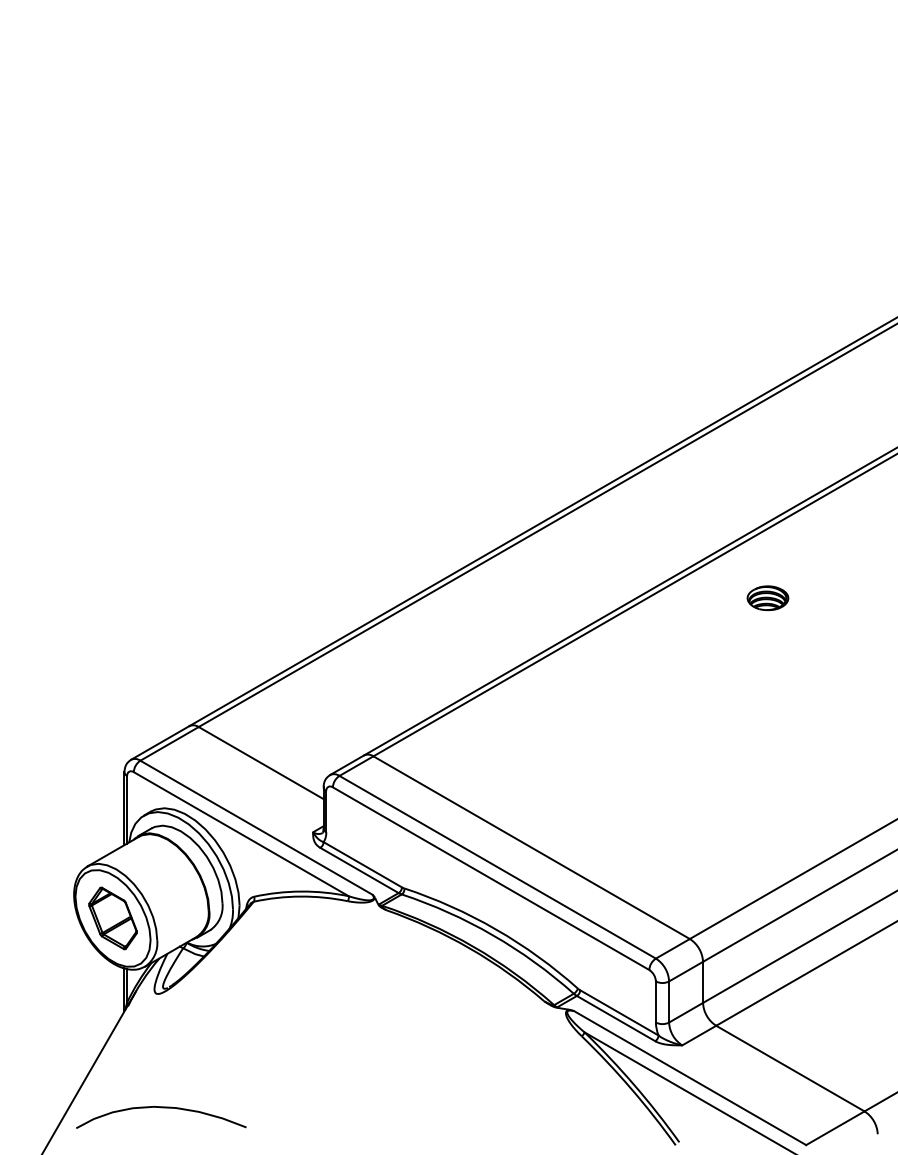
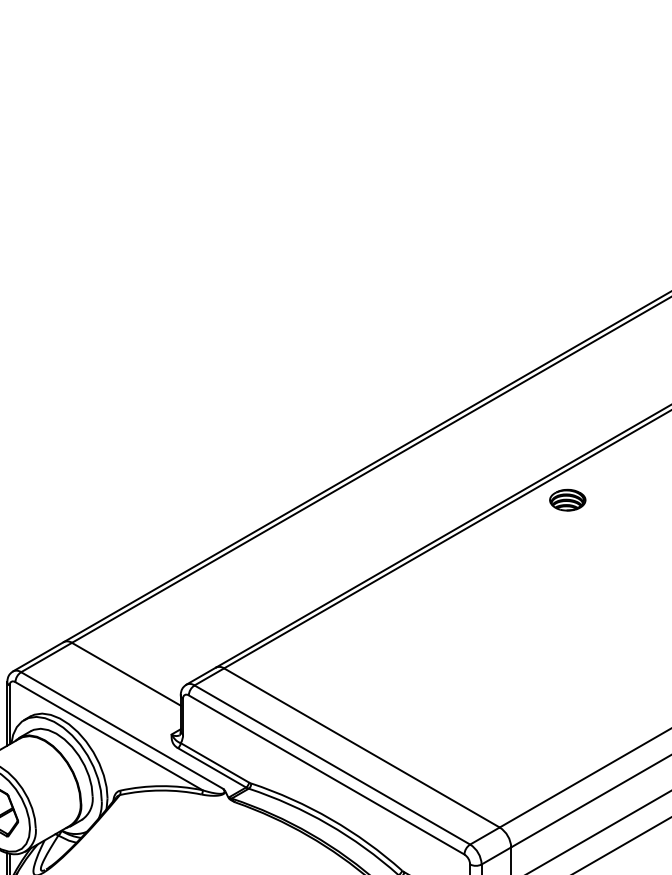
part: (767, 598) -> (567, 500), moved

